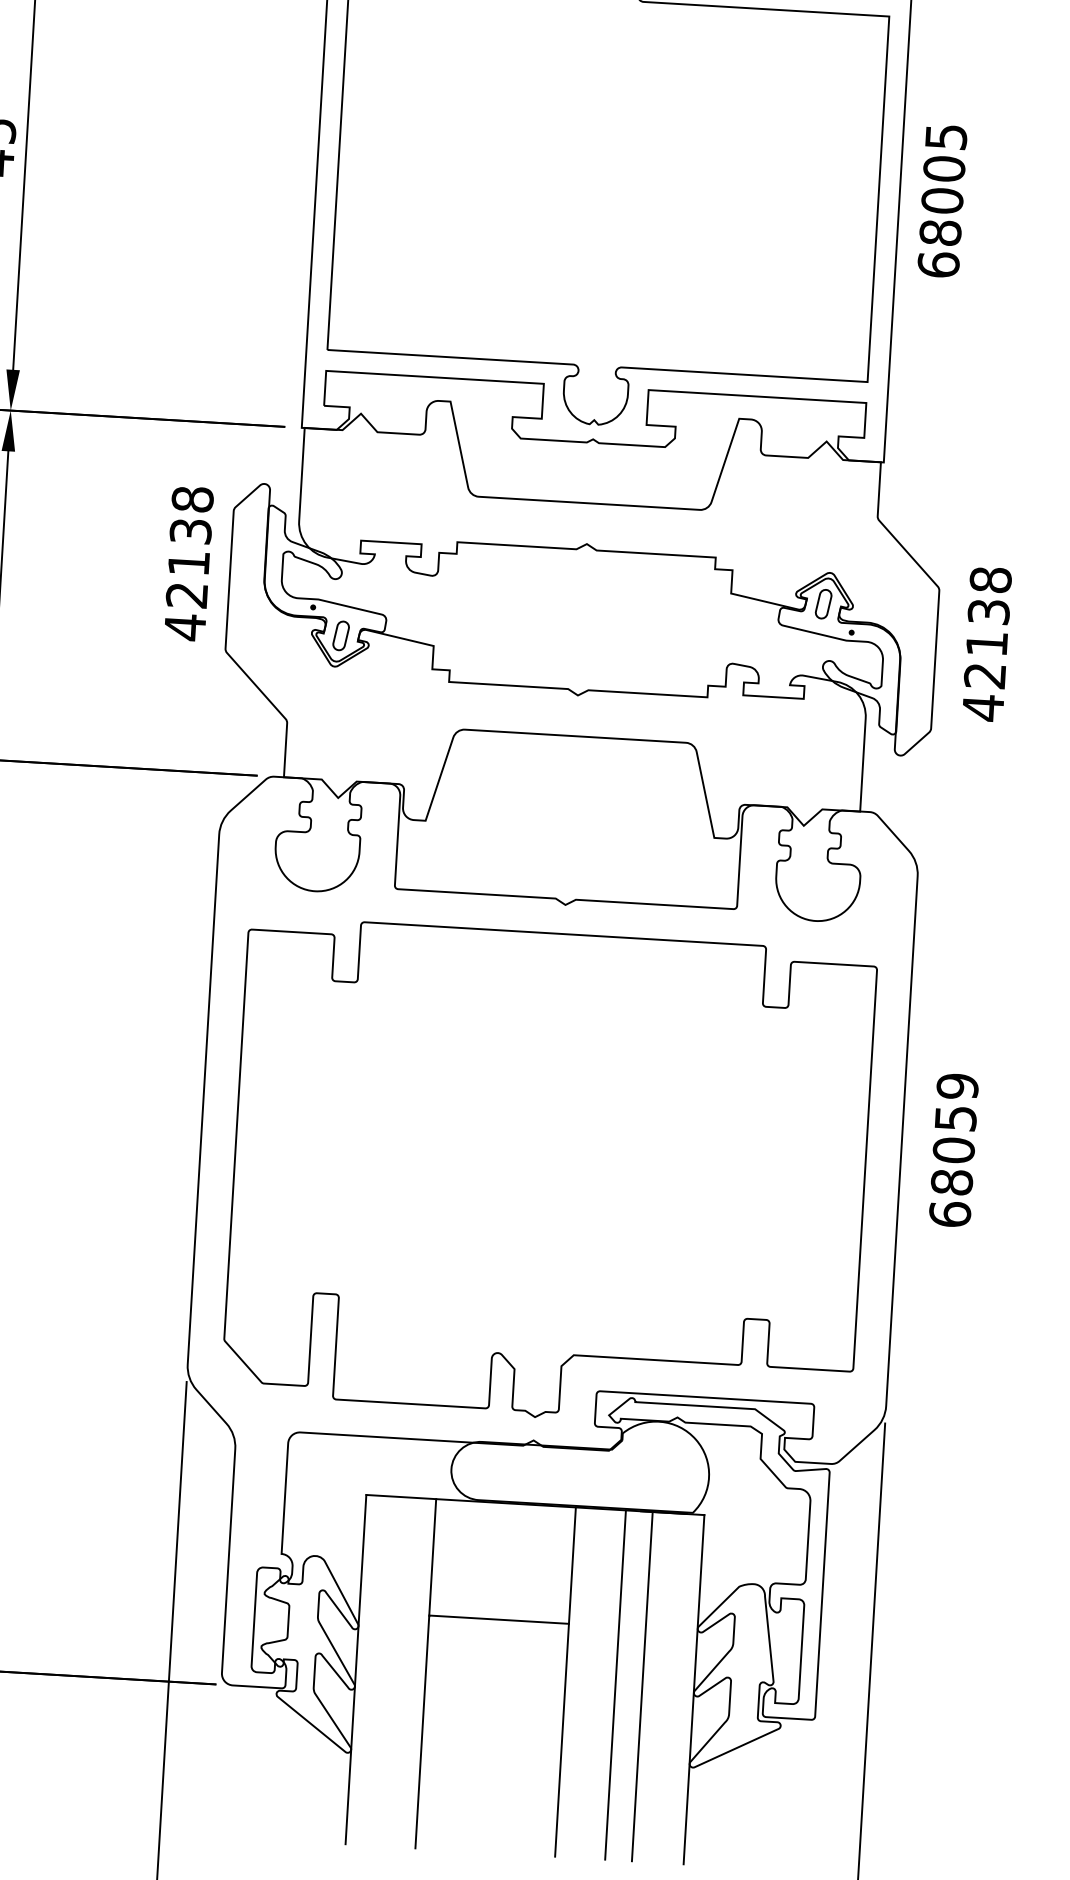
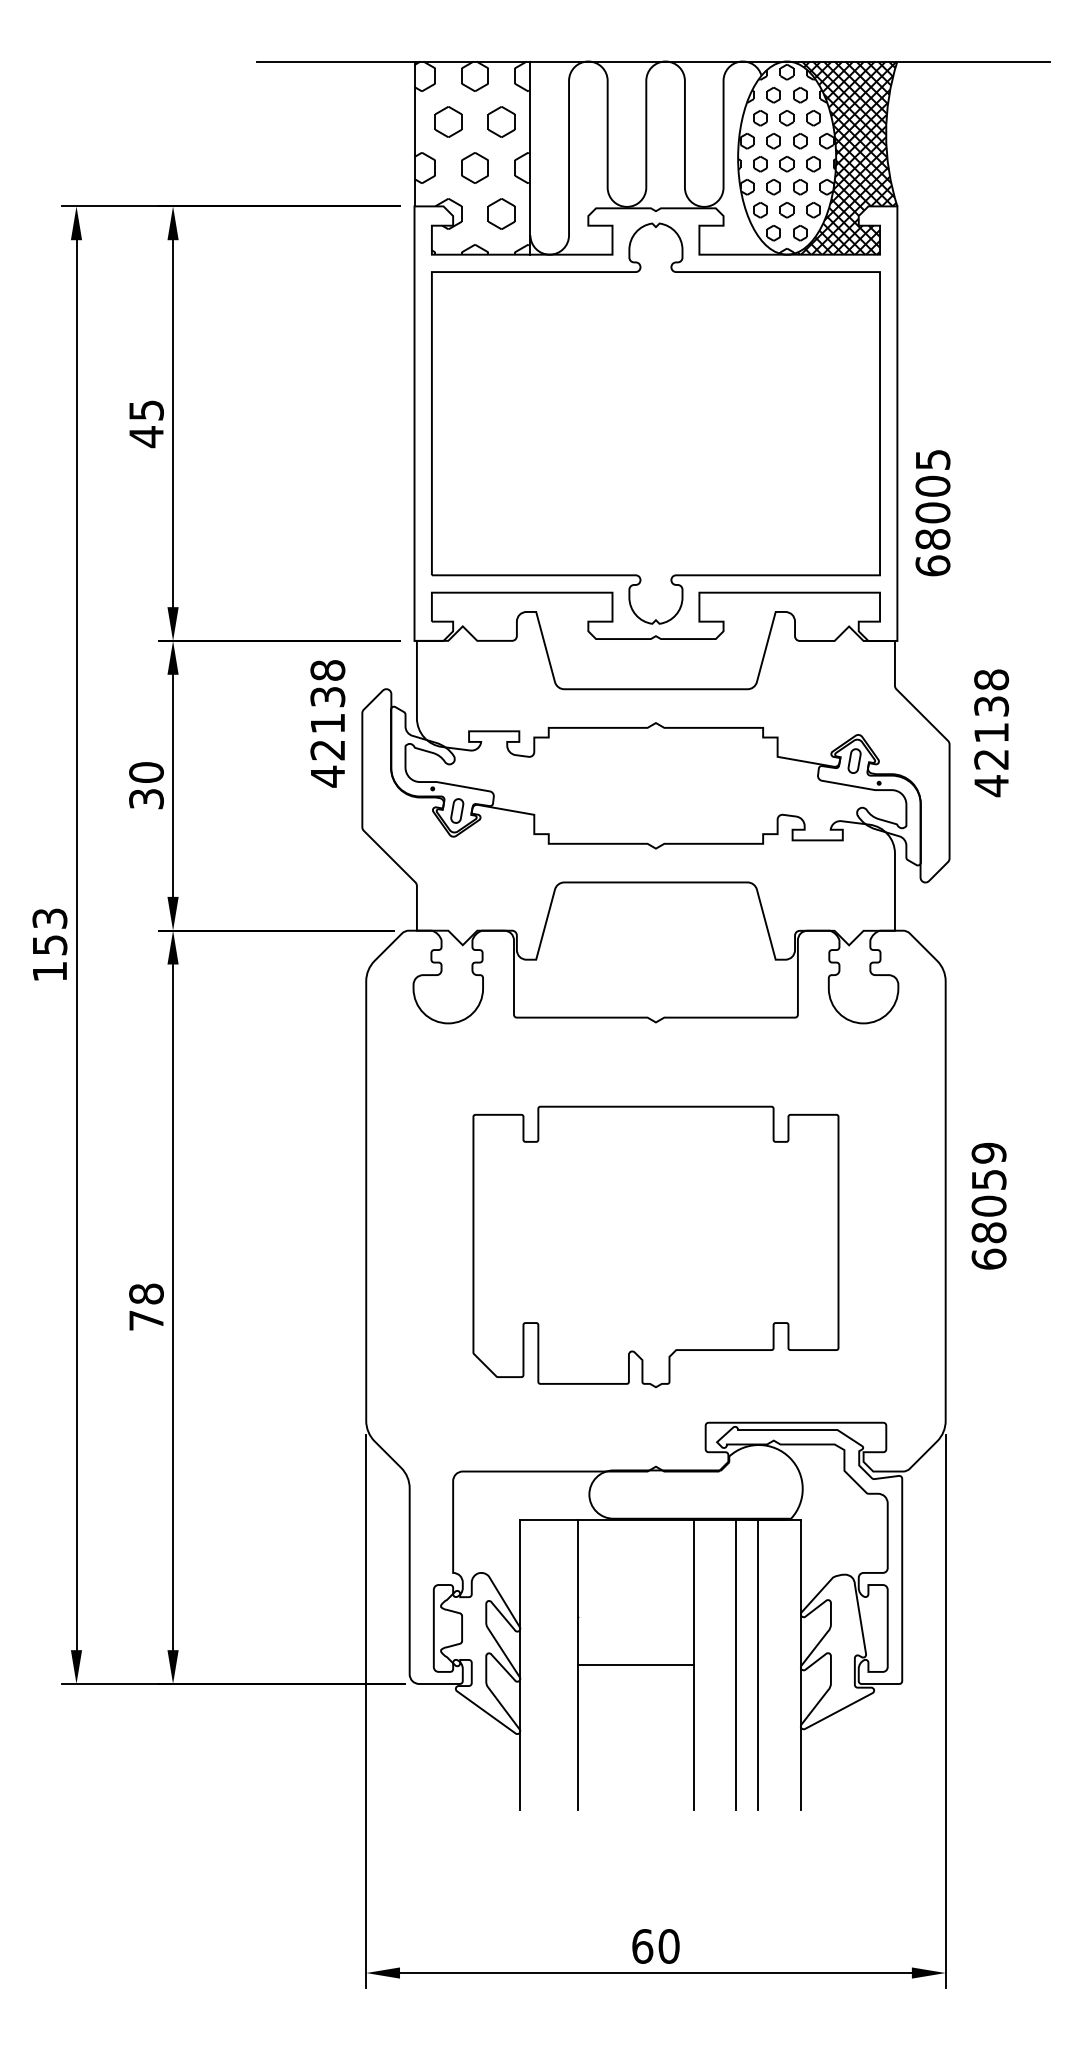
text: (941, 201) -> (932, 513), moved
text: (188, 563) -> (327, 723), moved
text: (986, 644) -> (991, 733), moved
part: (548, 1175) -> (655, 1246), size x0.7
line: (499, 1619) -> (636, 1664), moved

